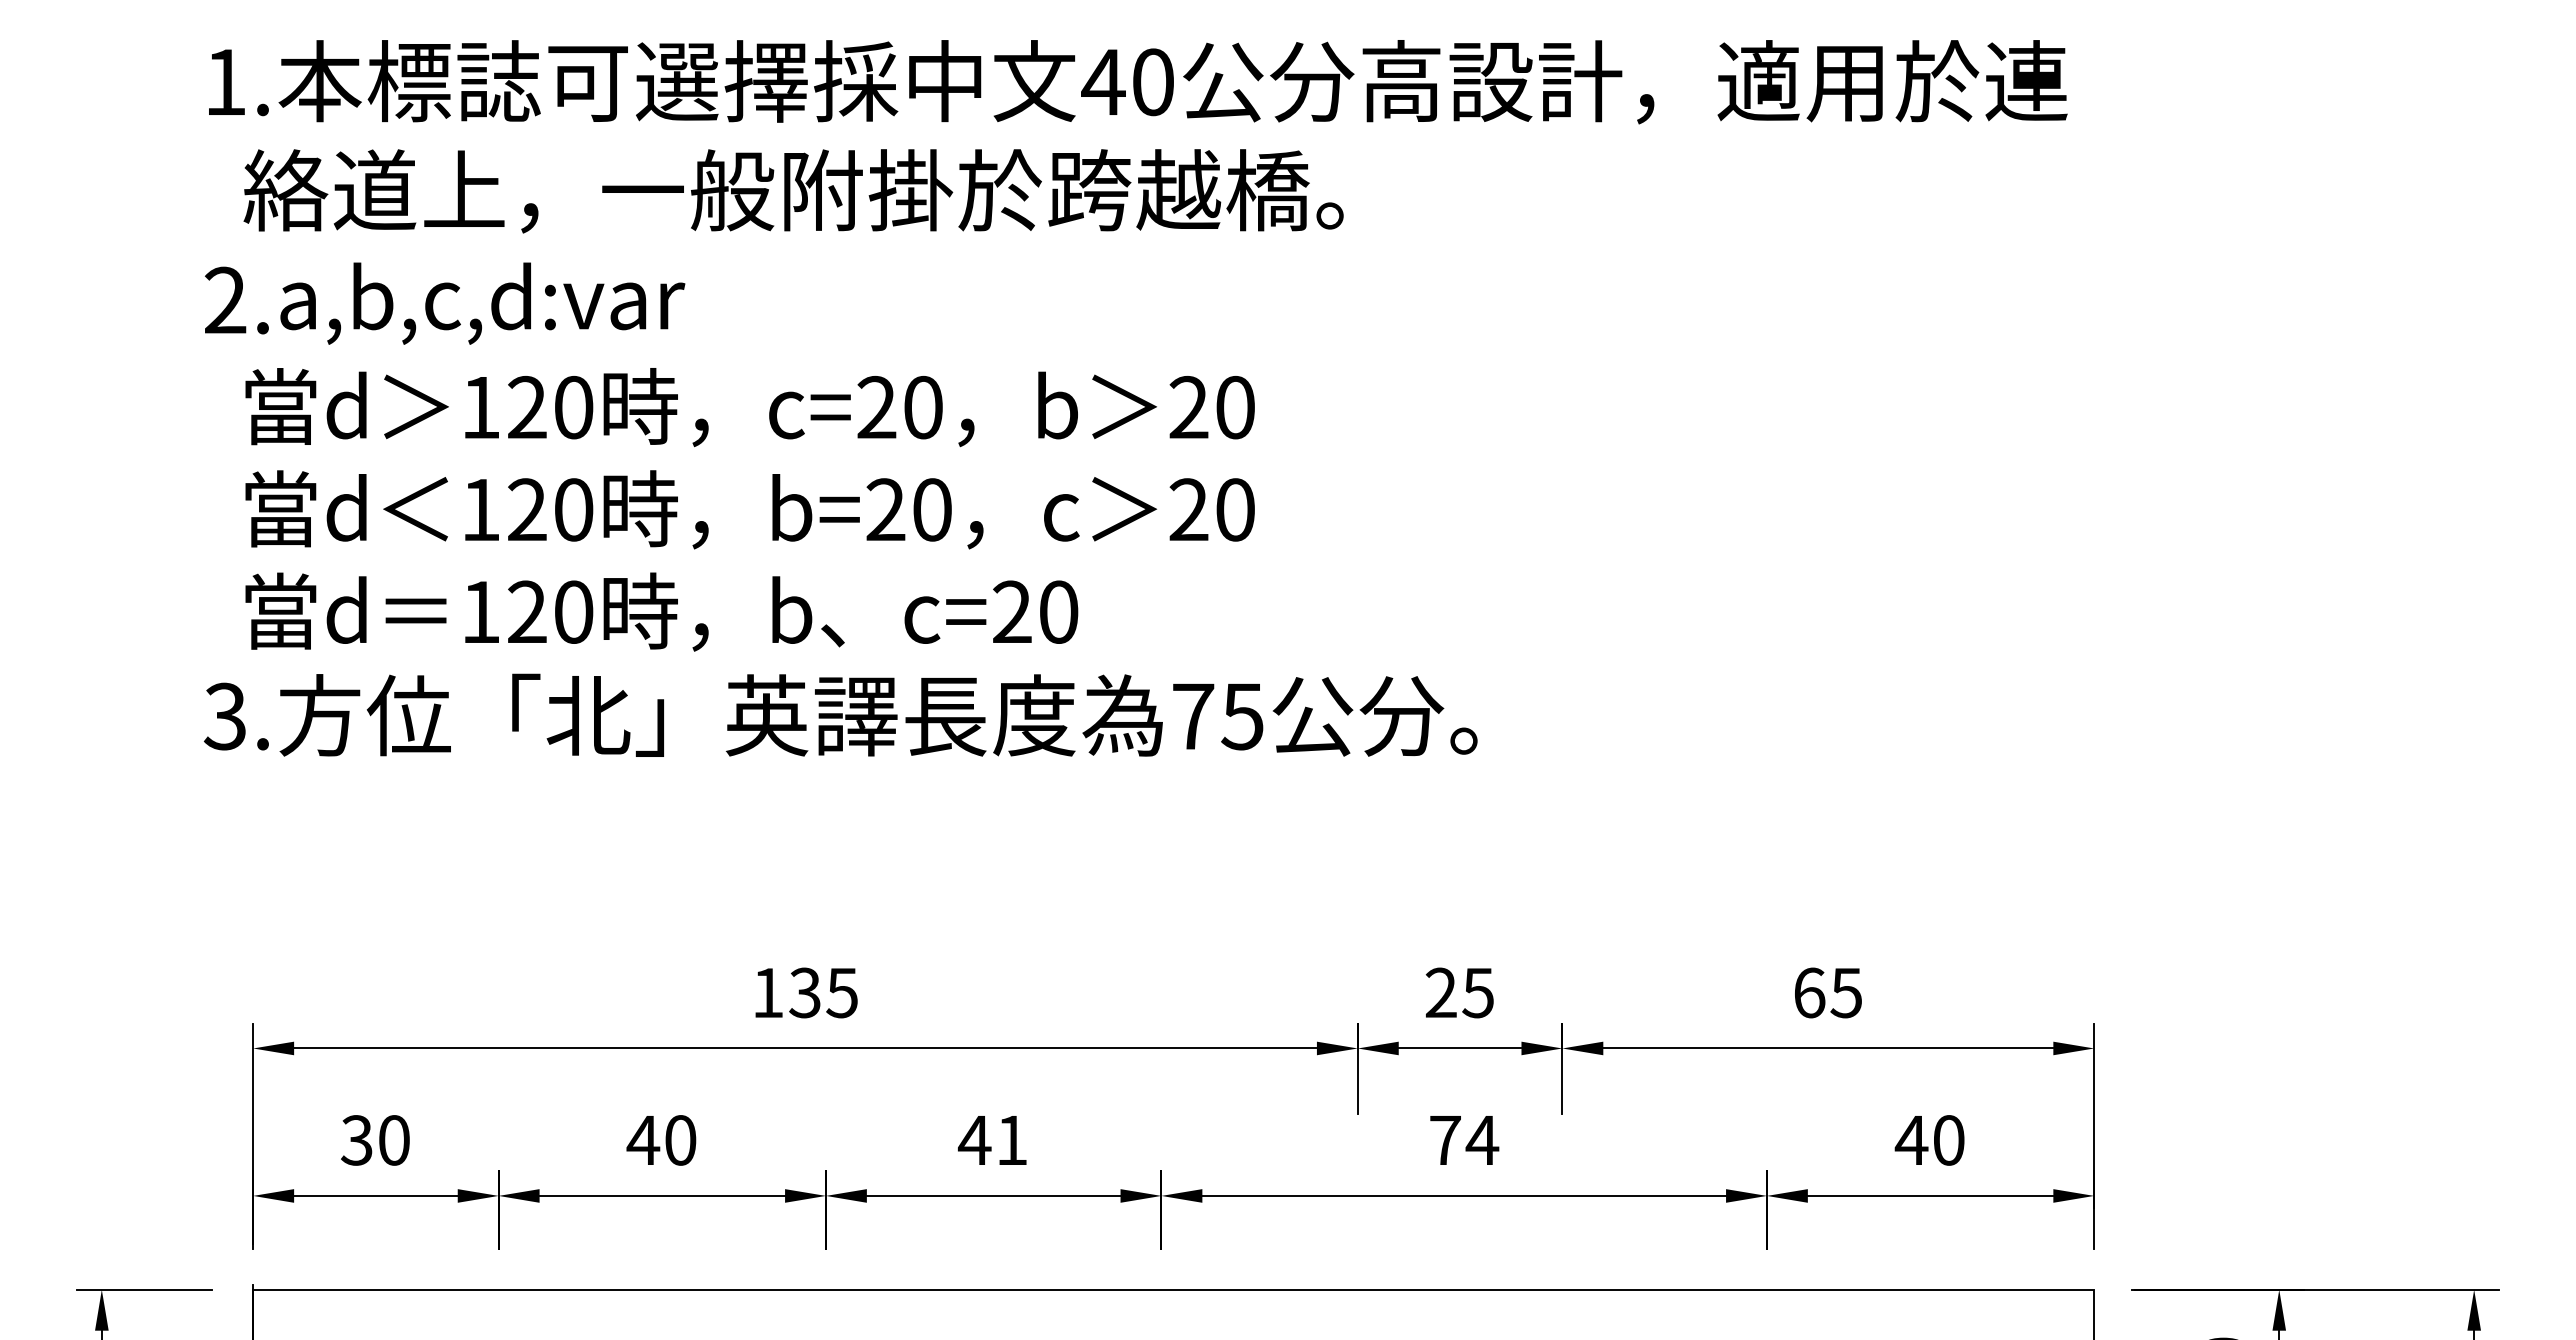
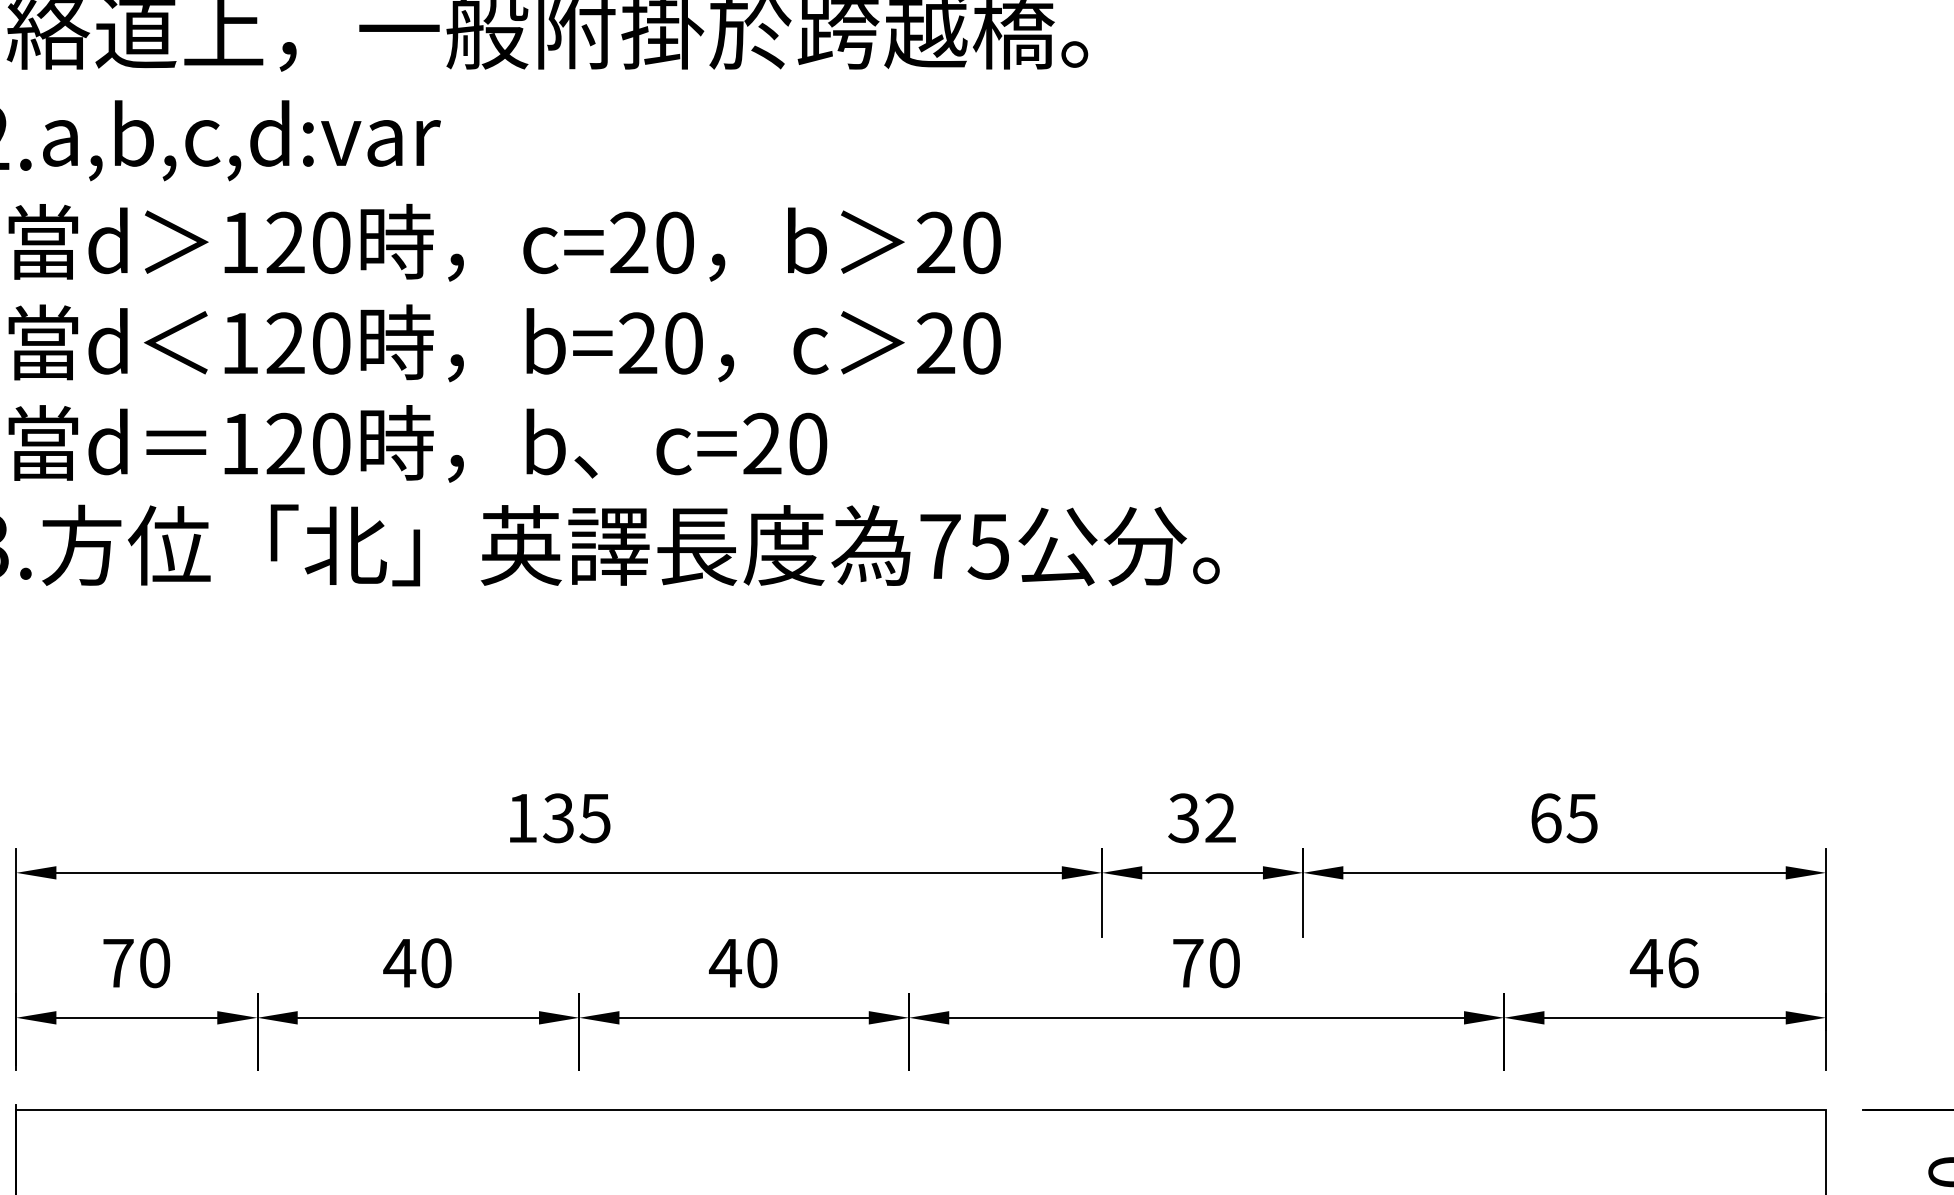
text: (1459, 992) -> (1201, 817), 25 -> 32
text: (356, 1140) -> (117, 963), 30 -> 70
text: (1012, 1140) -> (762, 963), 41 -> 40
text: (1482, 1140) -> (1224, 963), 74 -> 70
text: (1949, 1140) -> (1683, 963), 40 -> 46

